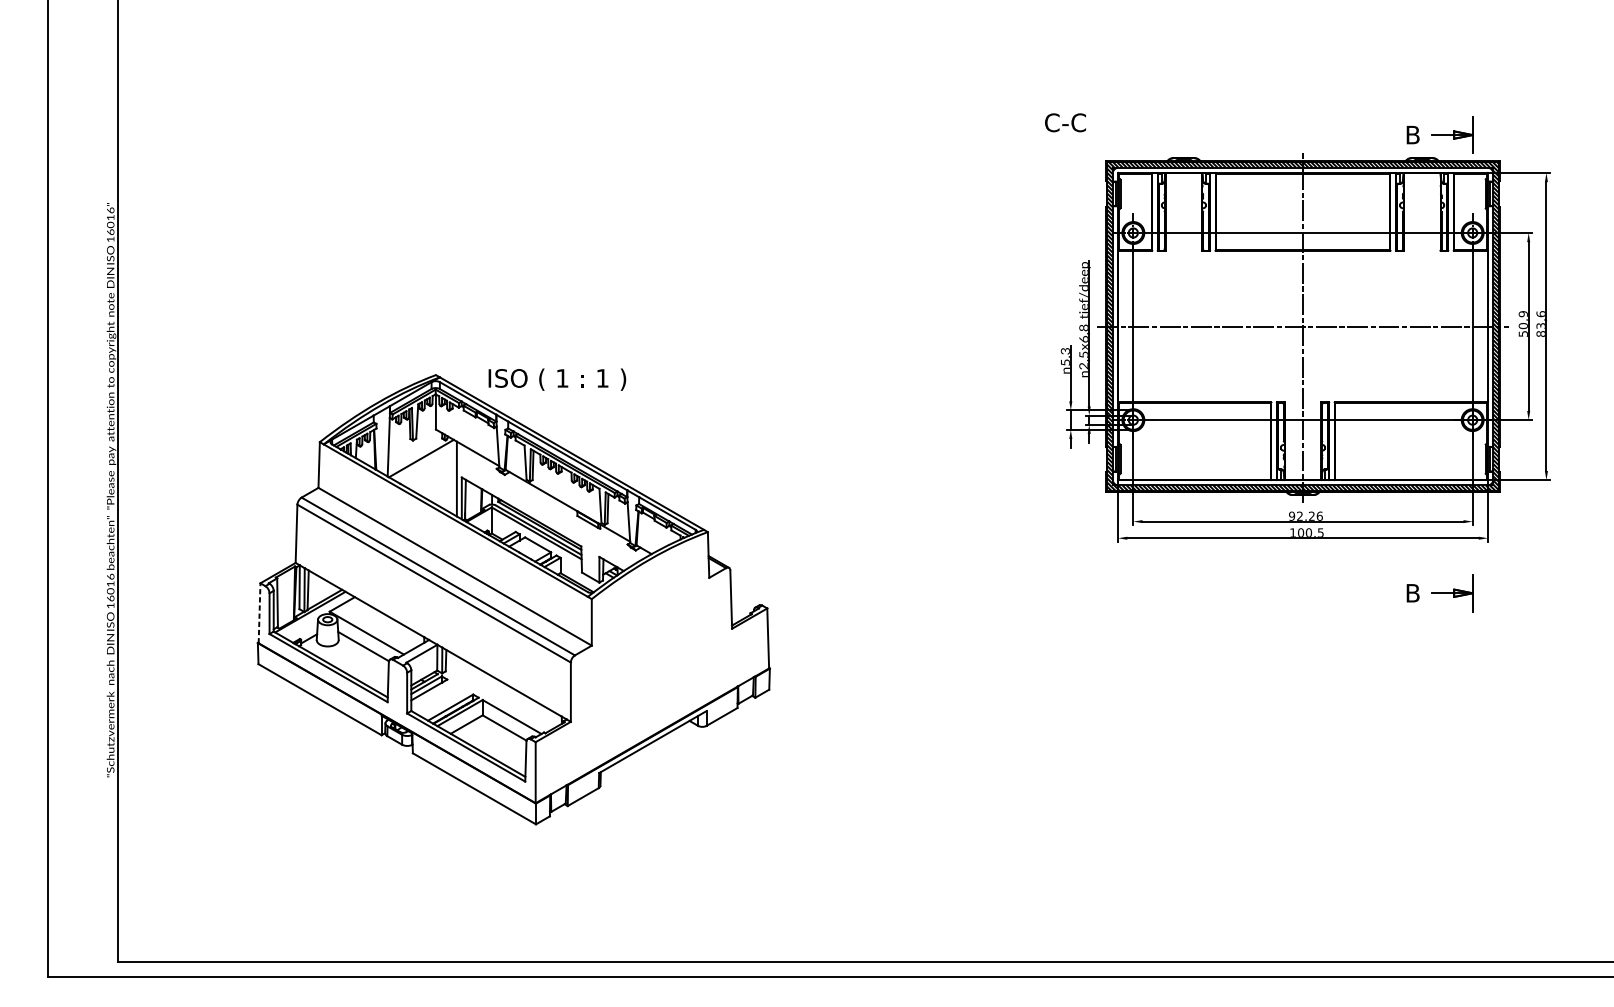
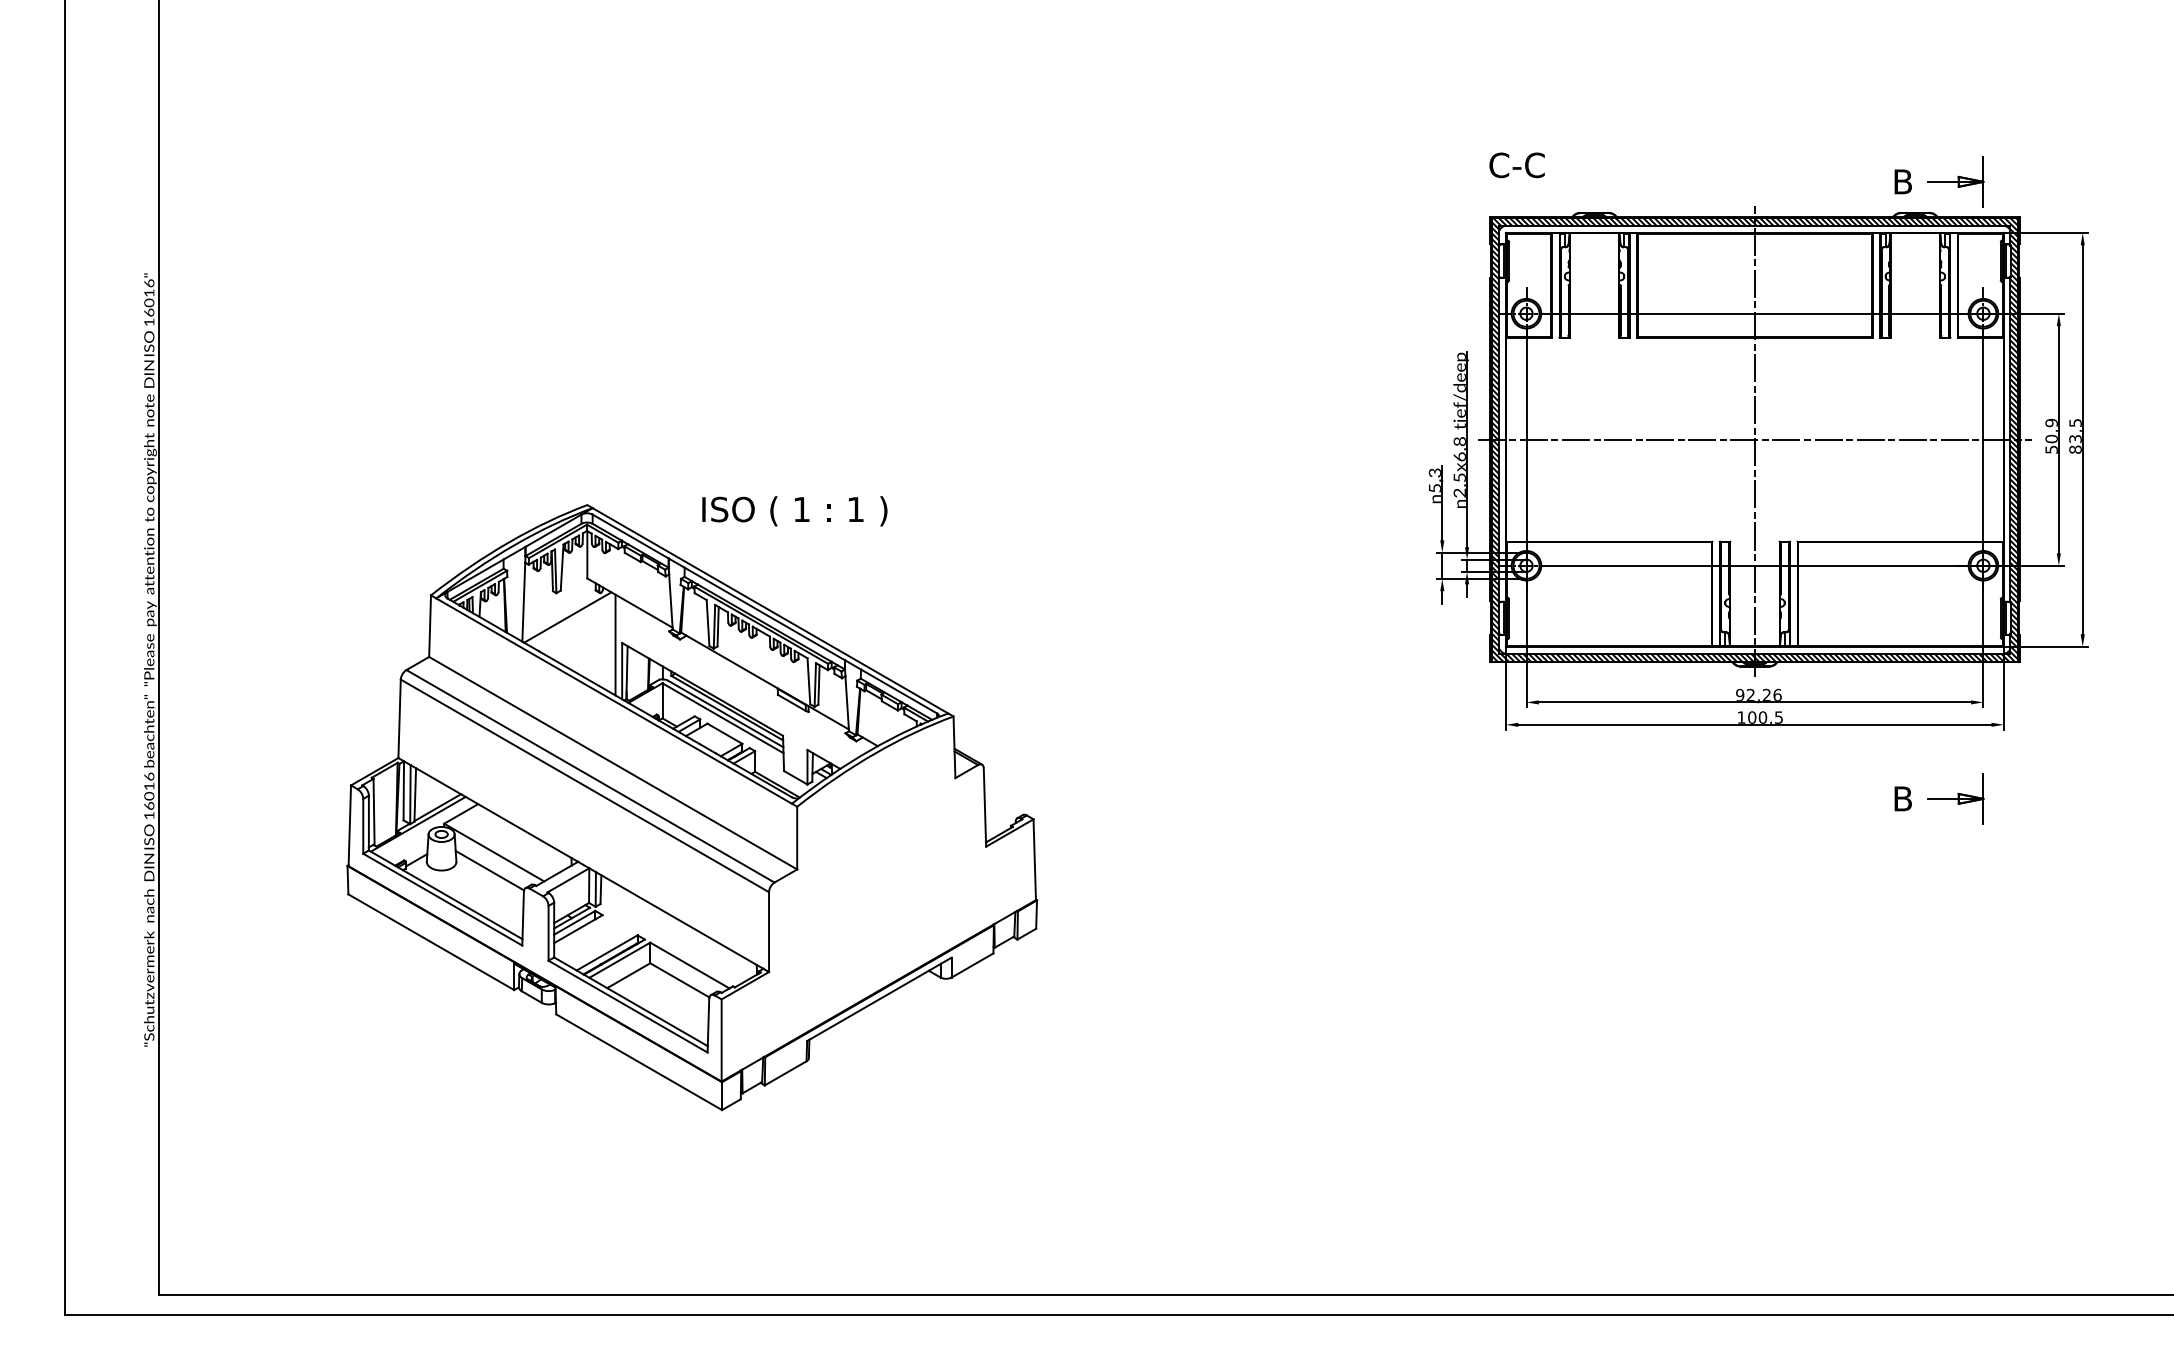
text: (1065, 122) -> (1516, 165), moved
text: (1541, 313) -> (2075, 422), 83,6 -> 83,5
text: (557, 379) -> (794, 511), moved
line: (259, 613) -> (349, 825), dashed -> solid

